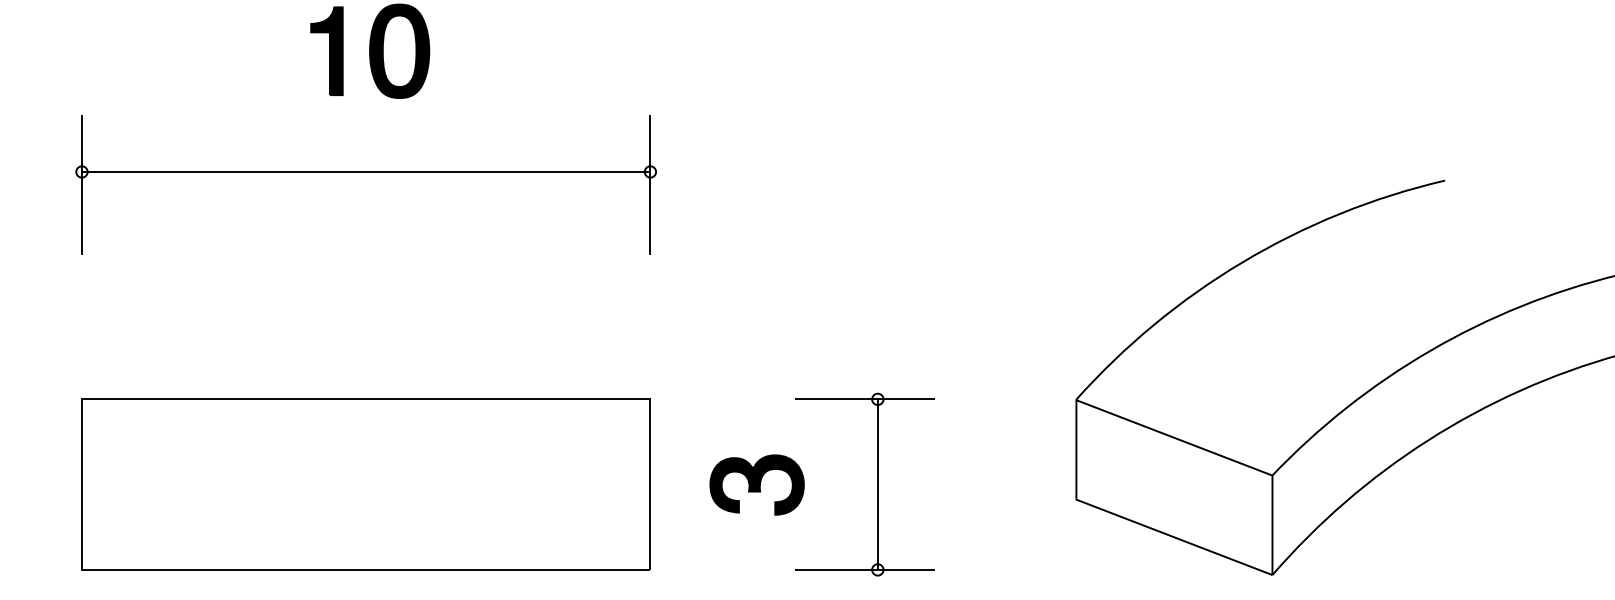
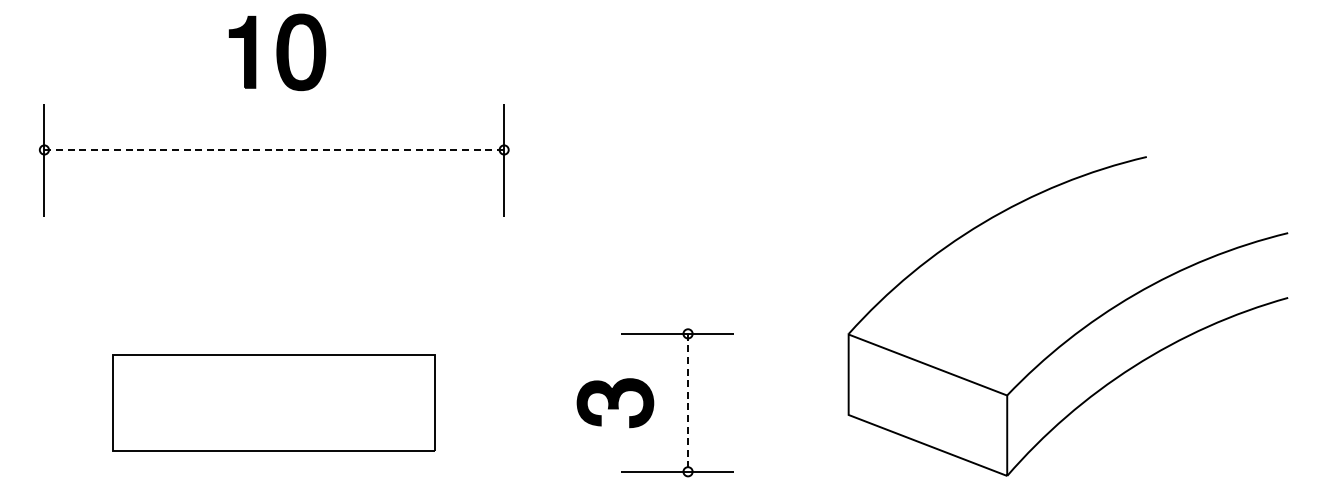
line: (366, 171) -> (274, 149), solid -> dashed
part: (365, 484) -> (273, 402), size x0.7
line: (878, 484) -> (688, 402), solid -> dashed
part: (757, 485) -> (615, 403), moved

